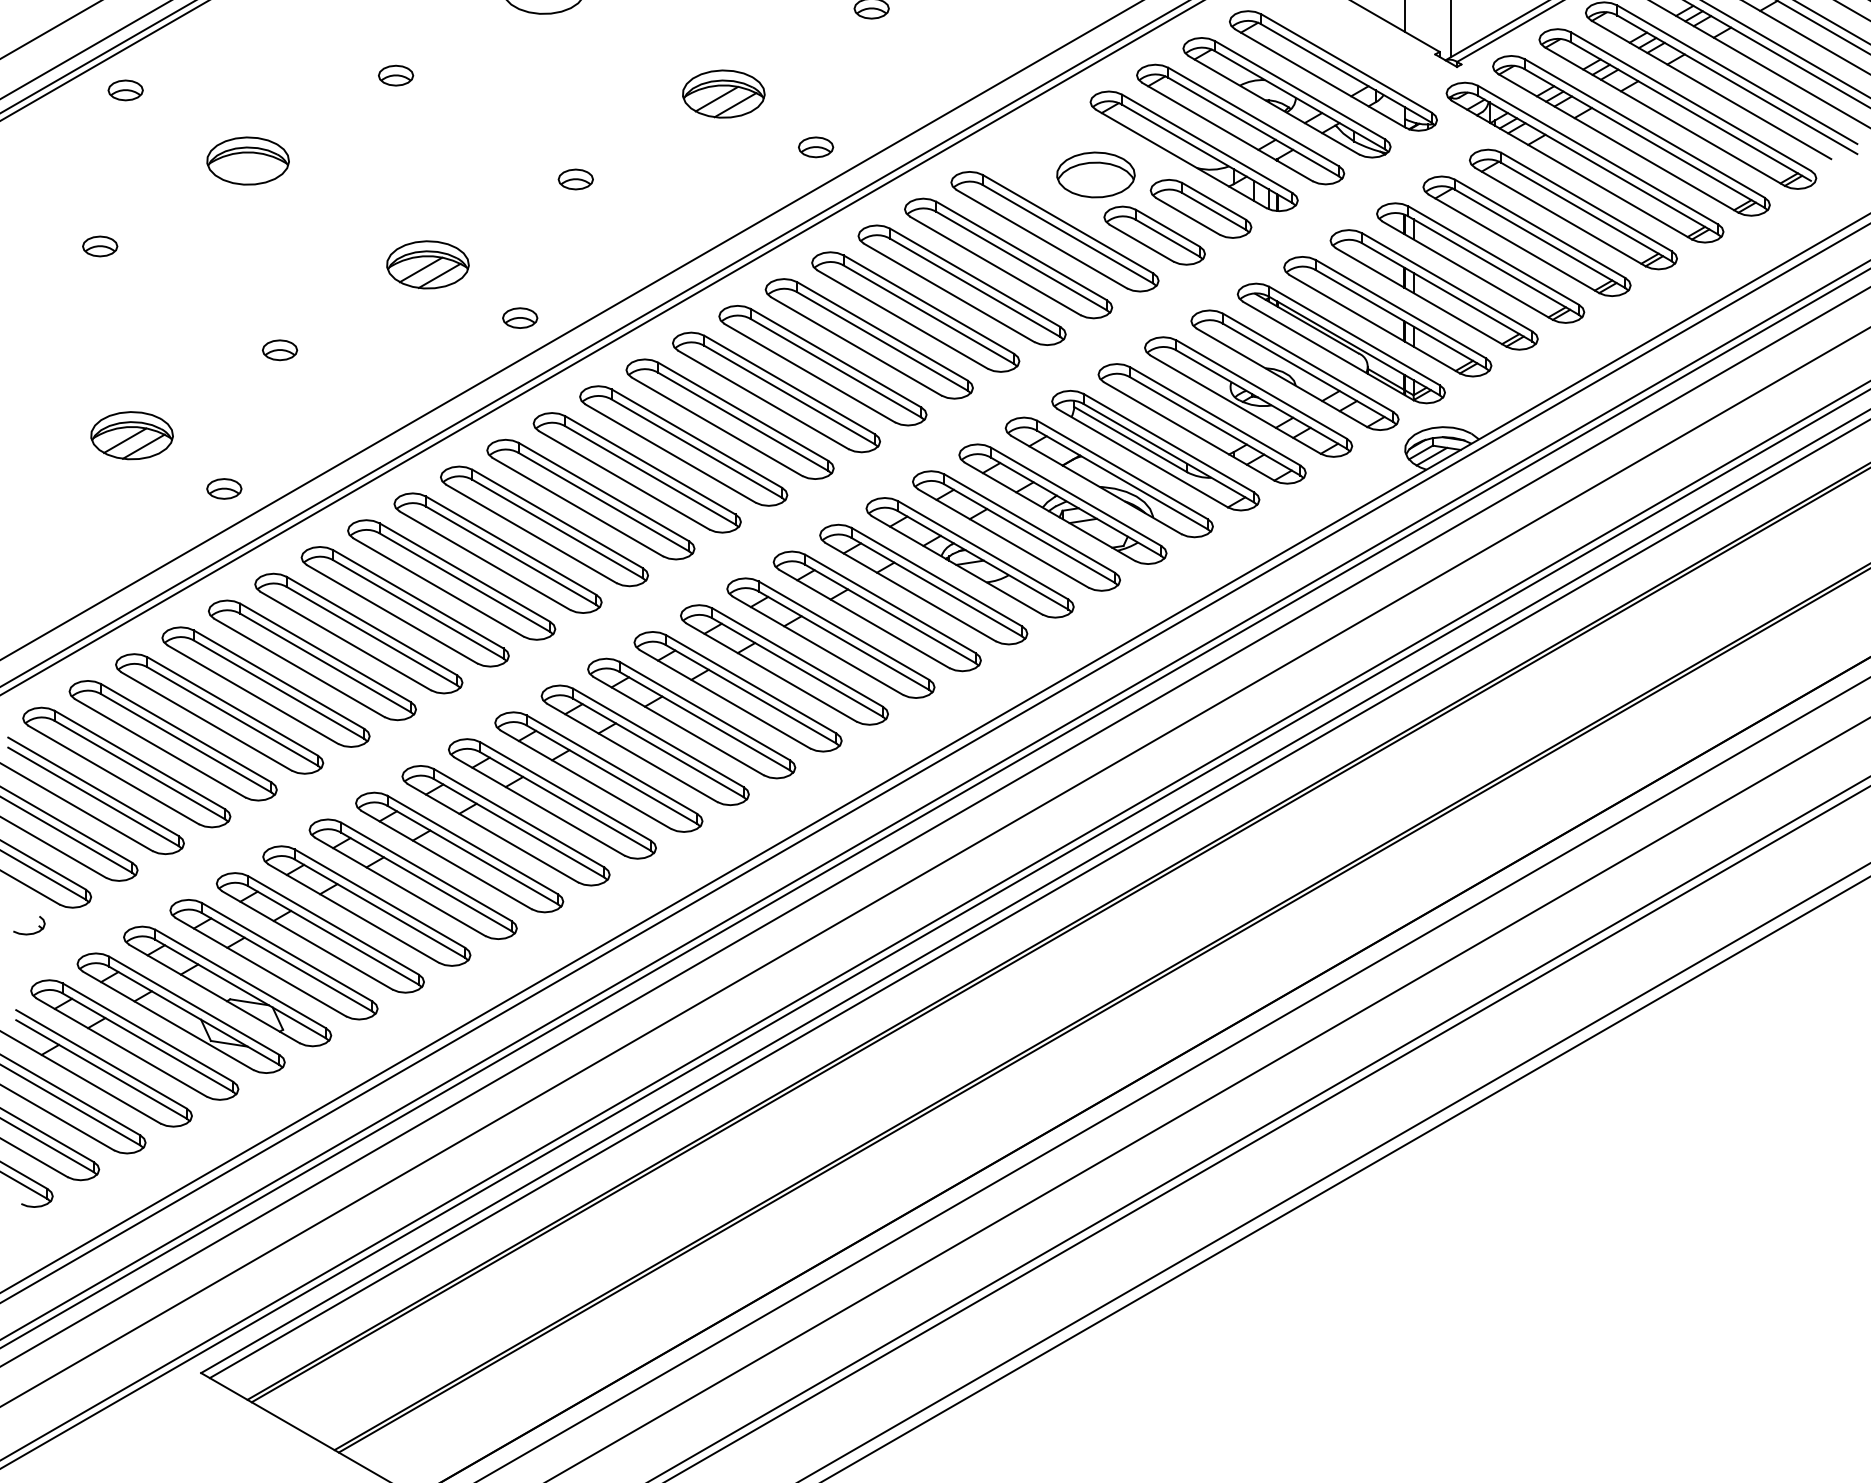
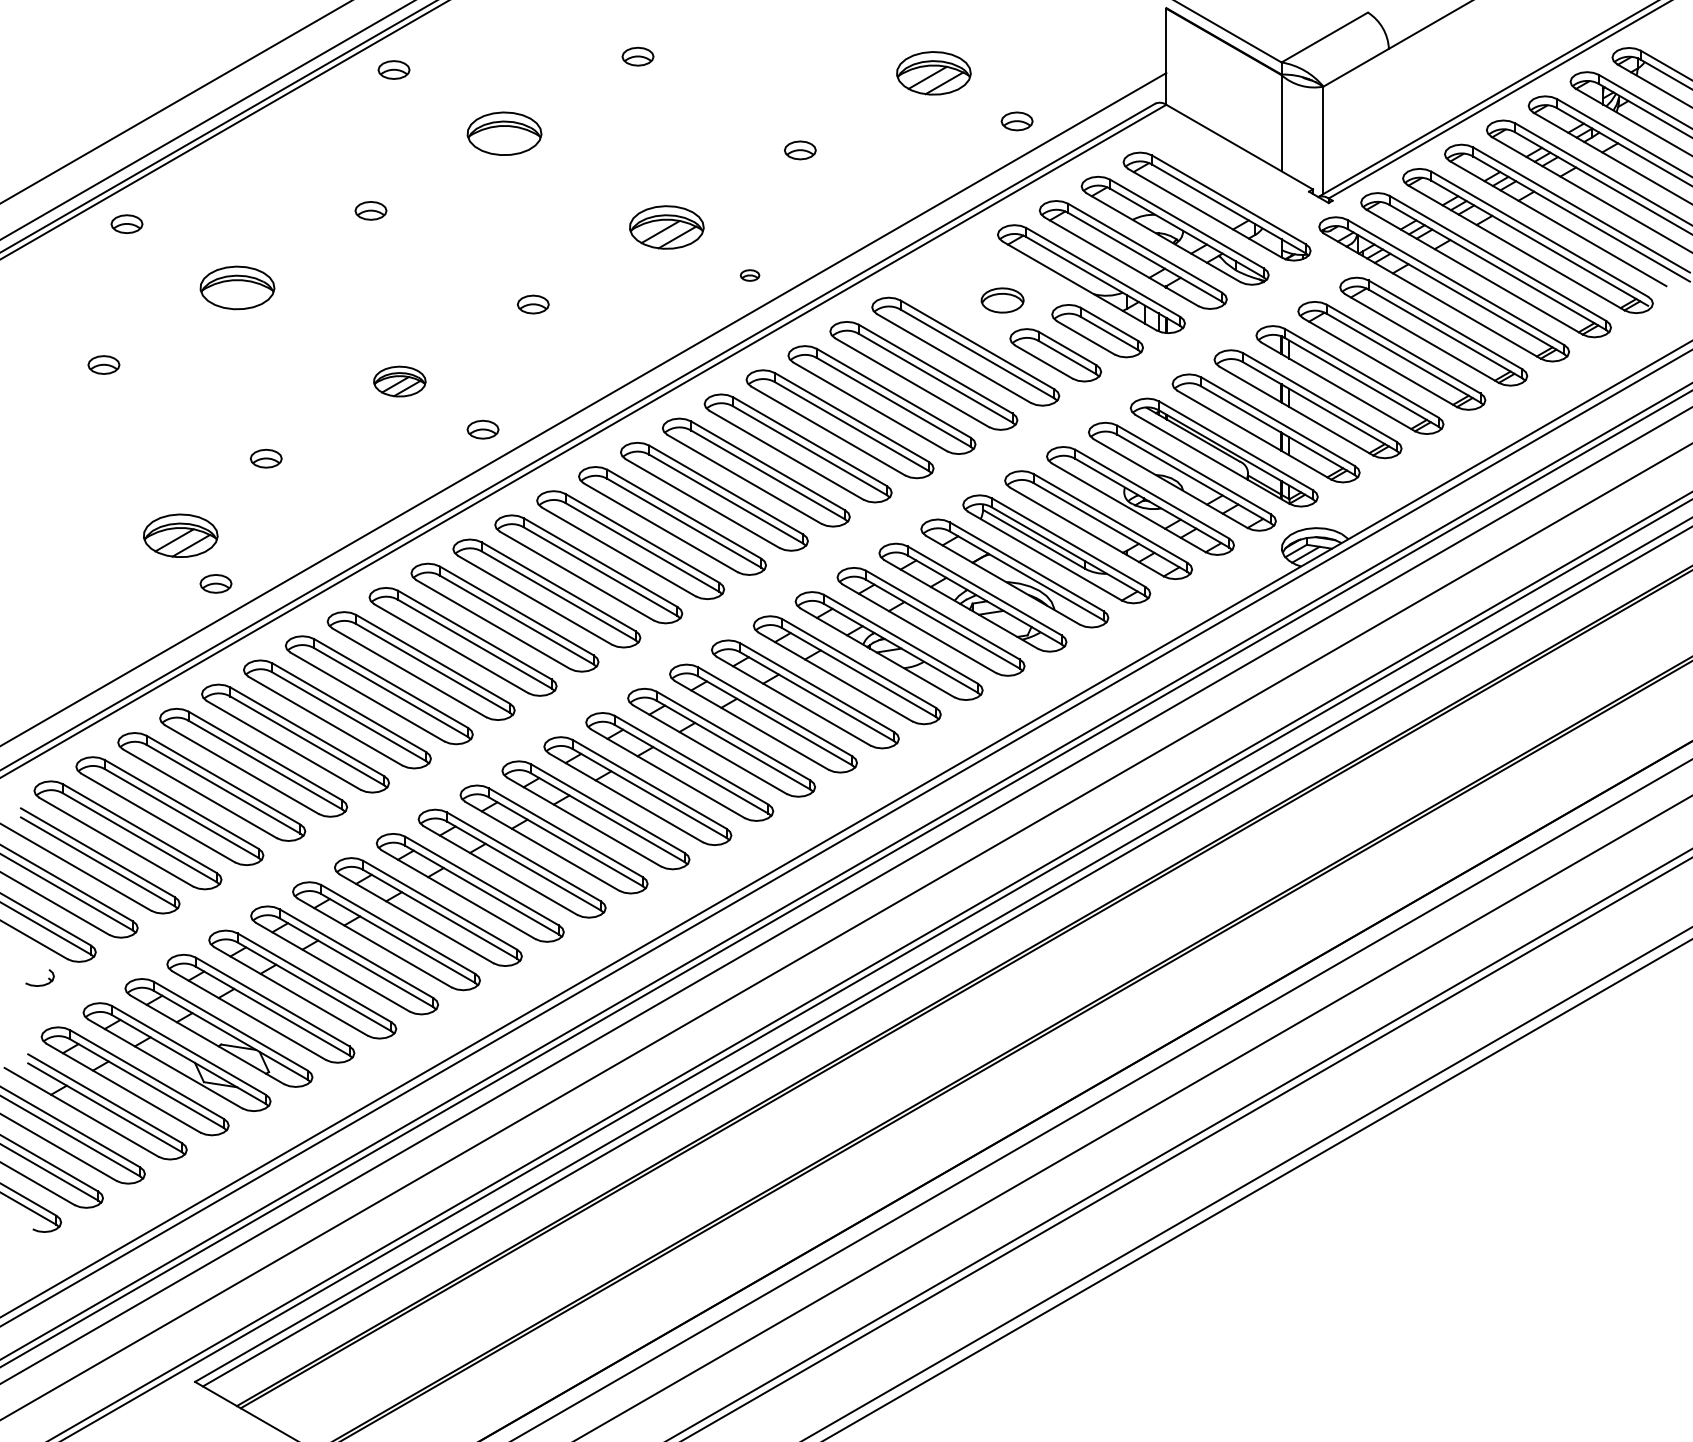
part: (815, 147) -> (749, 275), size x0.6
part: (1095, 174) -> (1002, 300), size x0.6
part: (427, 264) -> (399, 381), size x0.7
part: (131, 435) -> (180, 535), moved

